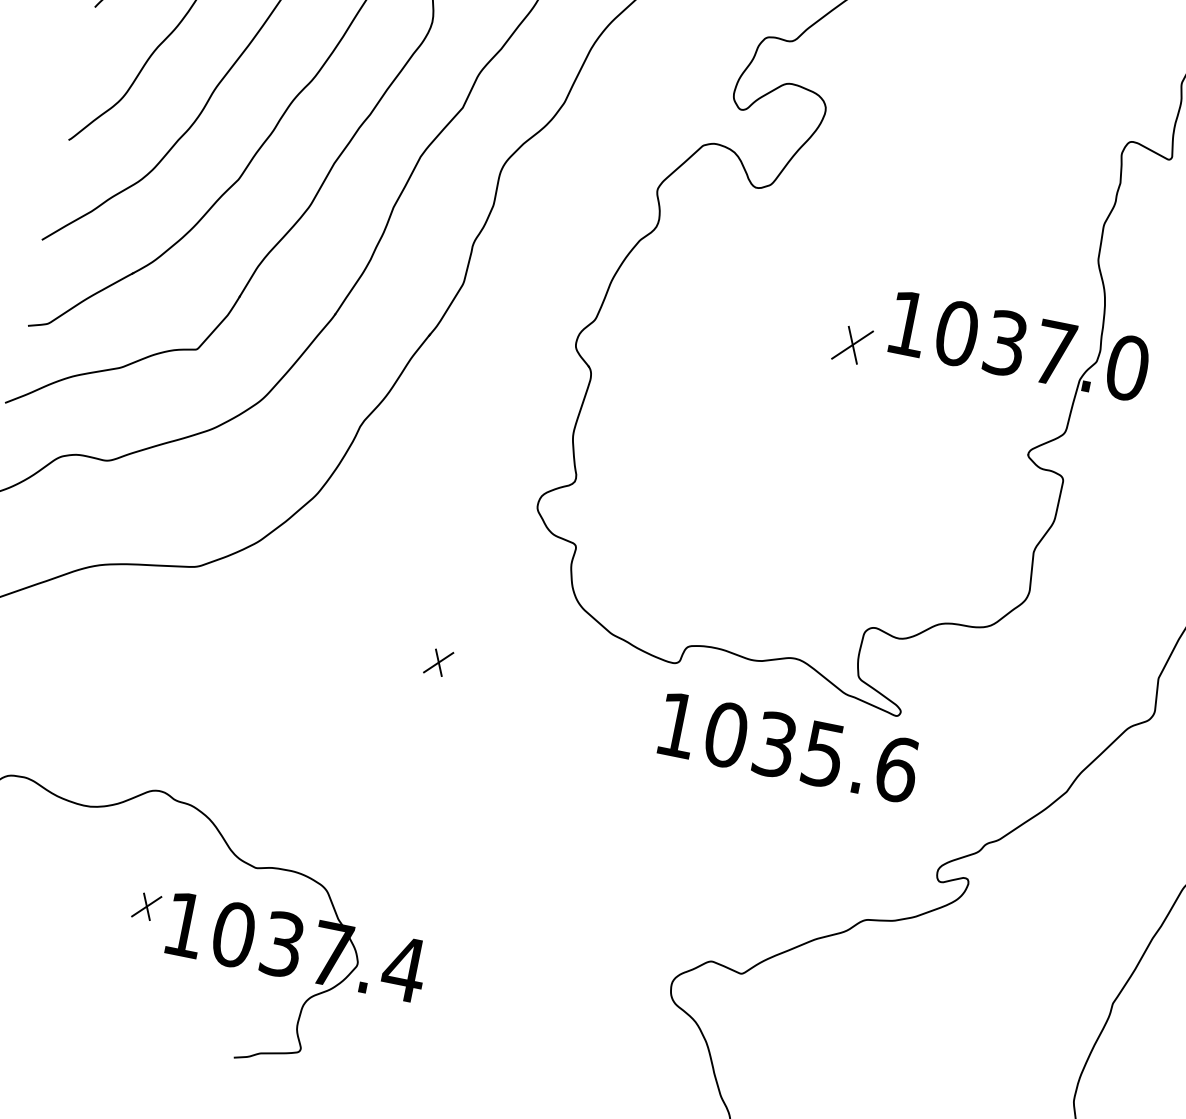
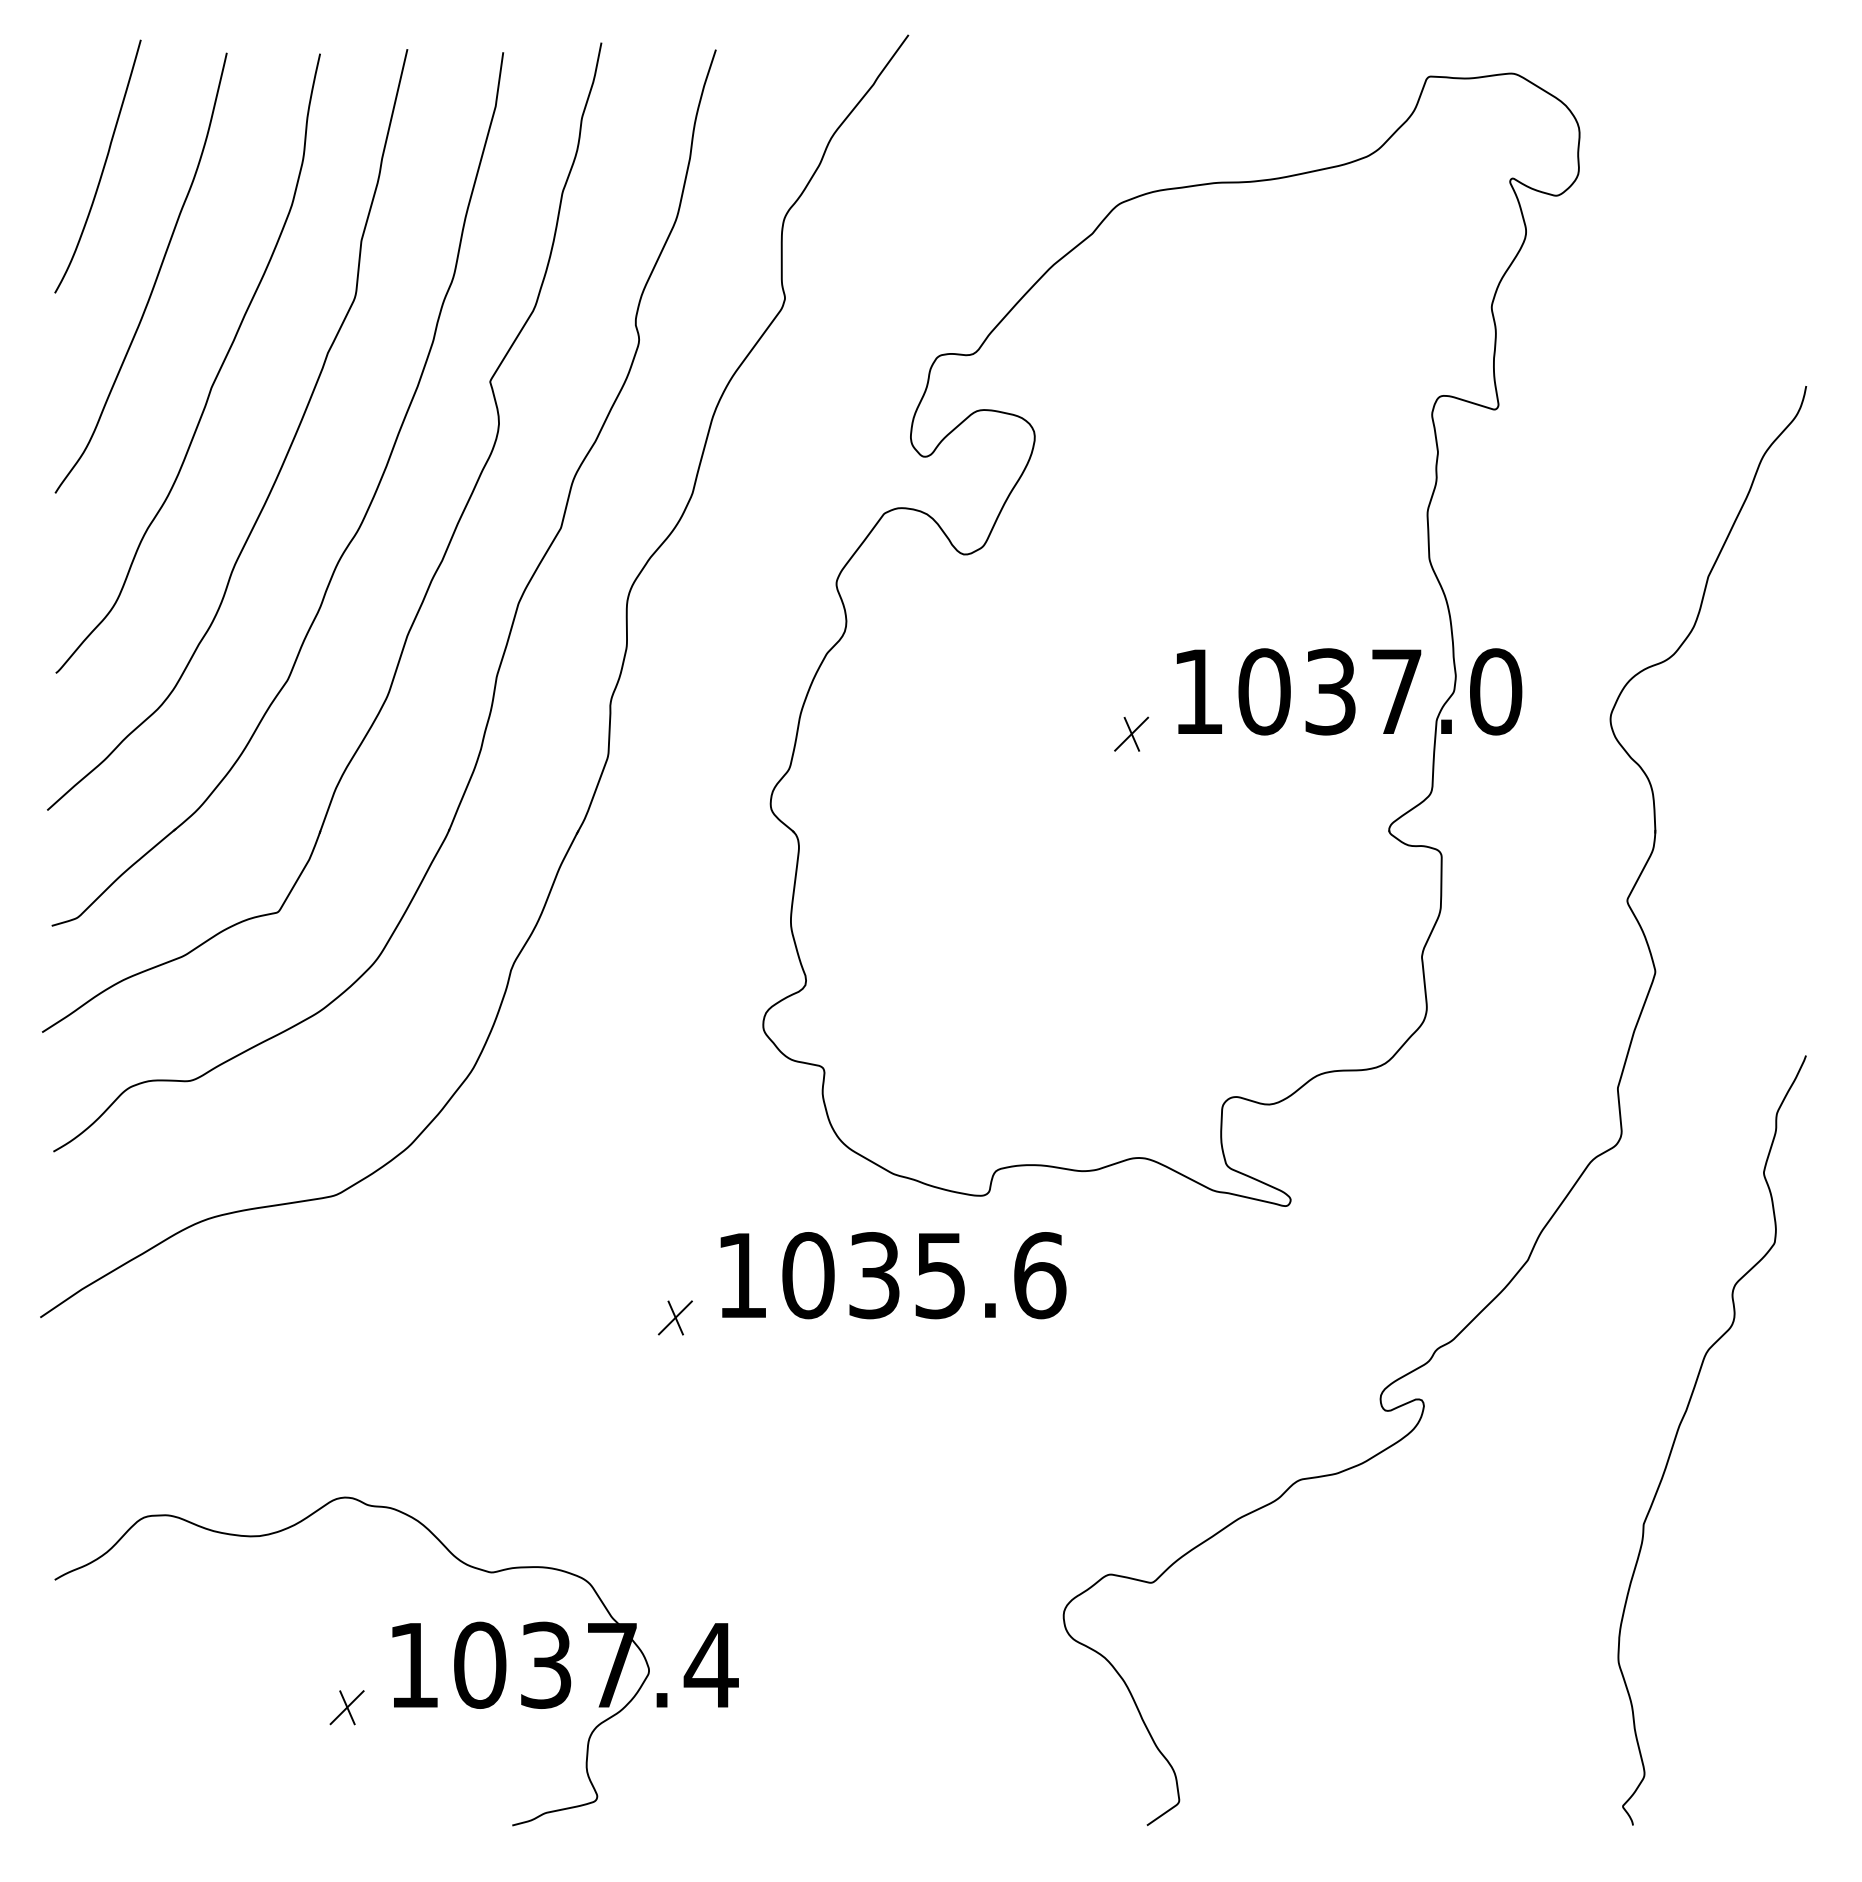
part: (852, 344) -> (1131, 733), size x0.71
part: (438, 662) -> (674, 1317), moved
text: (789, 747) -> (893, 1275), moved
part: (146, 906) -> (346, 1707), moved

